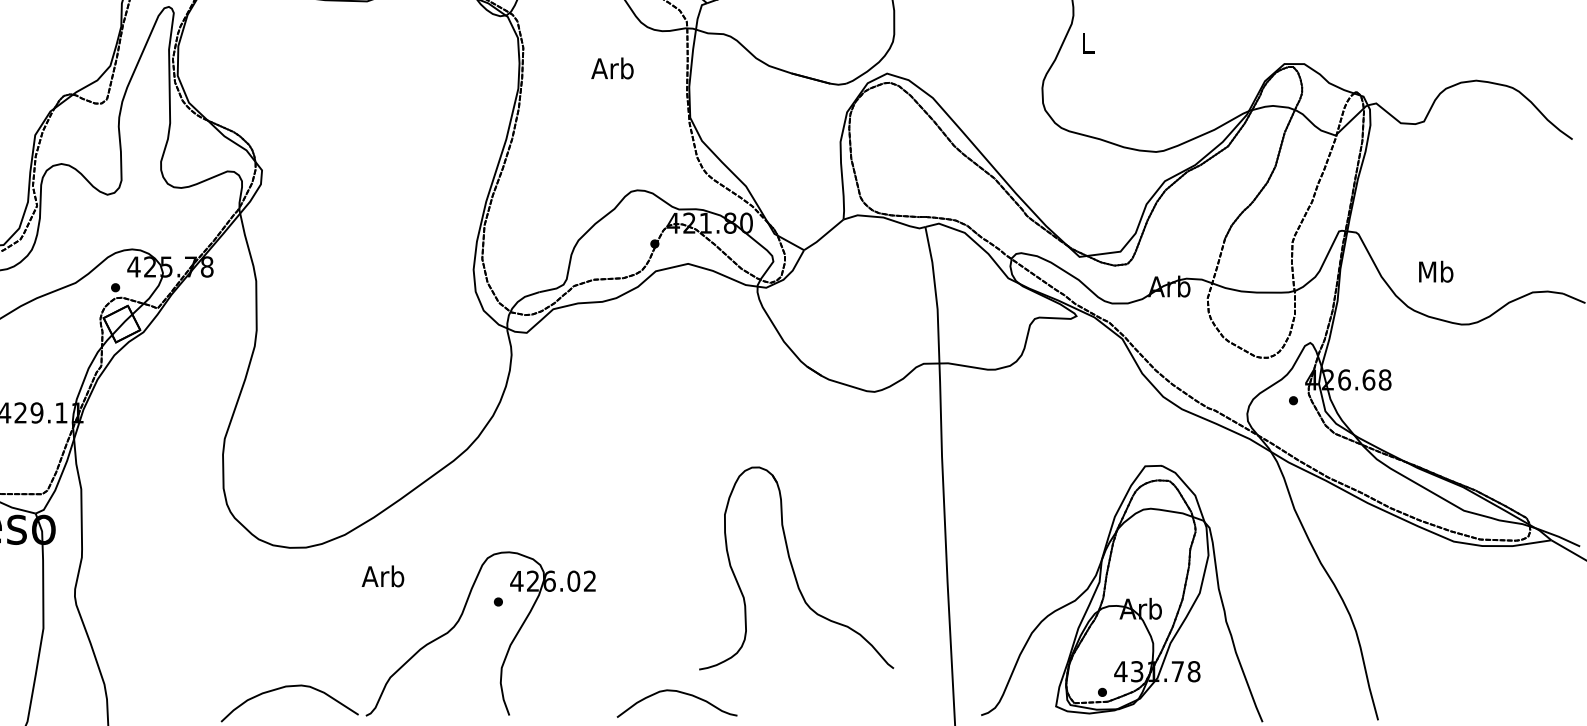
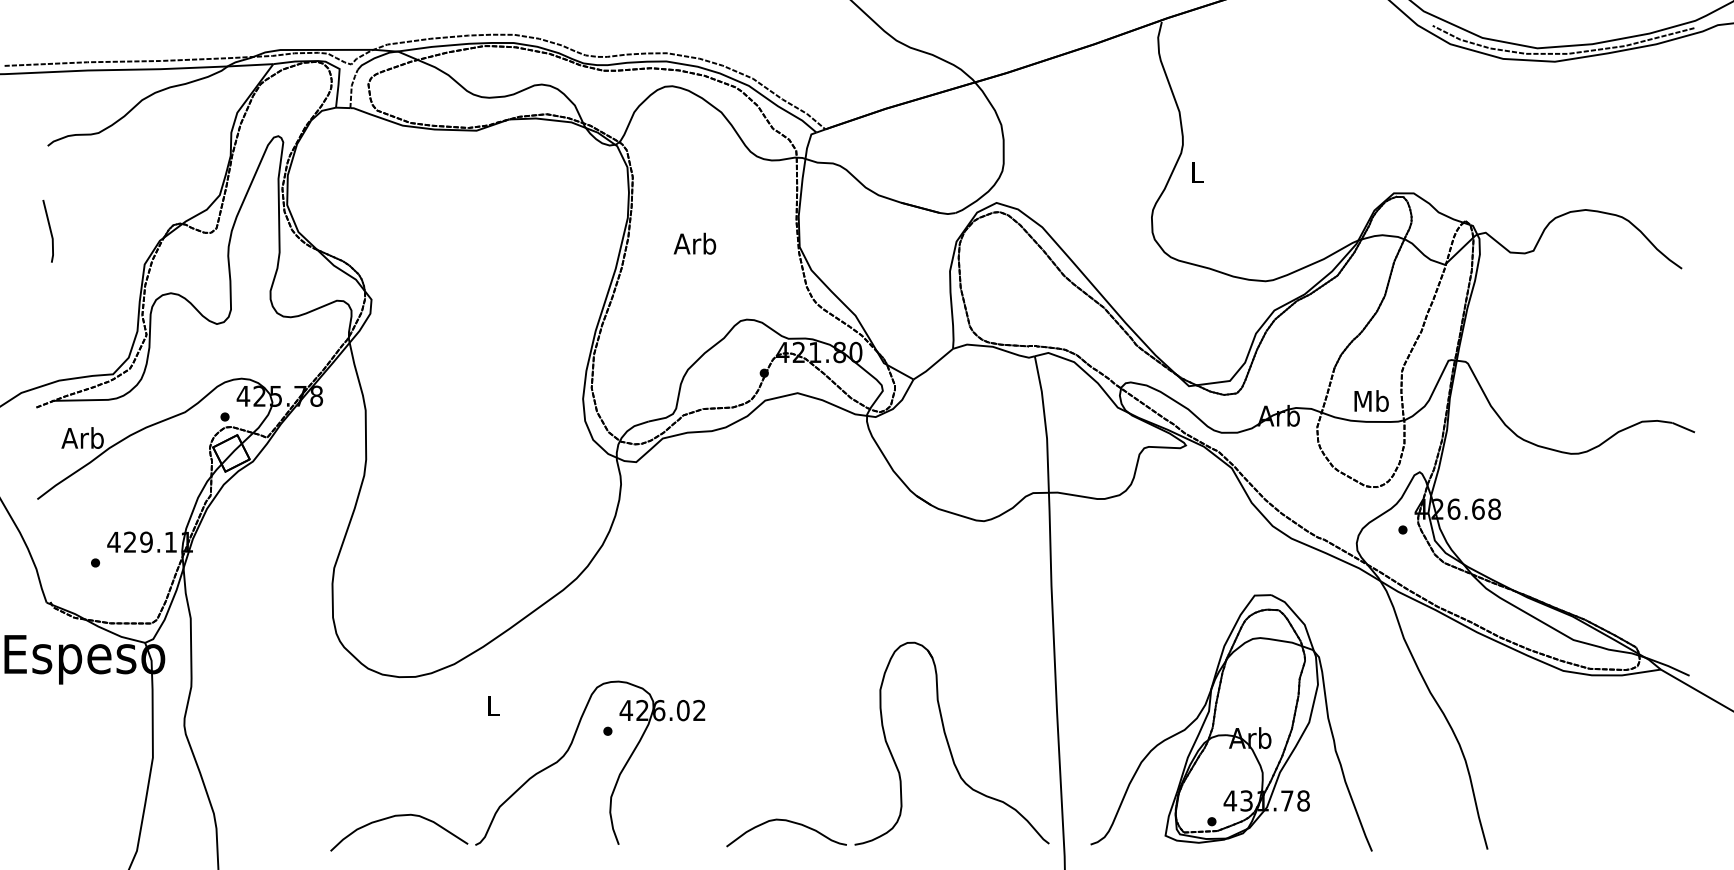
text: (612, 68) -> (694, 243), moved
text: (1436, 271) -> (1371, 400), moved
part: (796, 568) -> (951, 743), moved
text: (383, 576) -> (492, 705), Arb -> L

